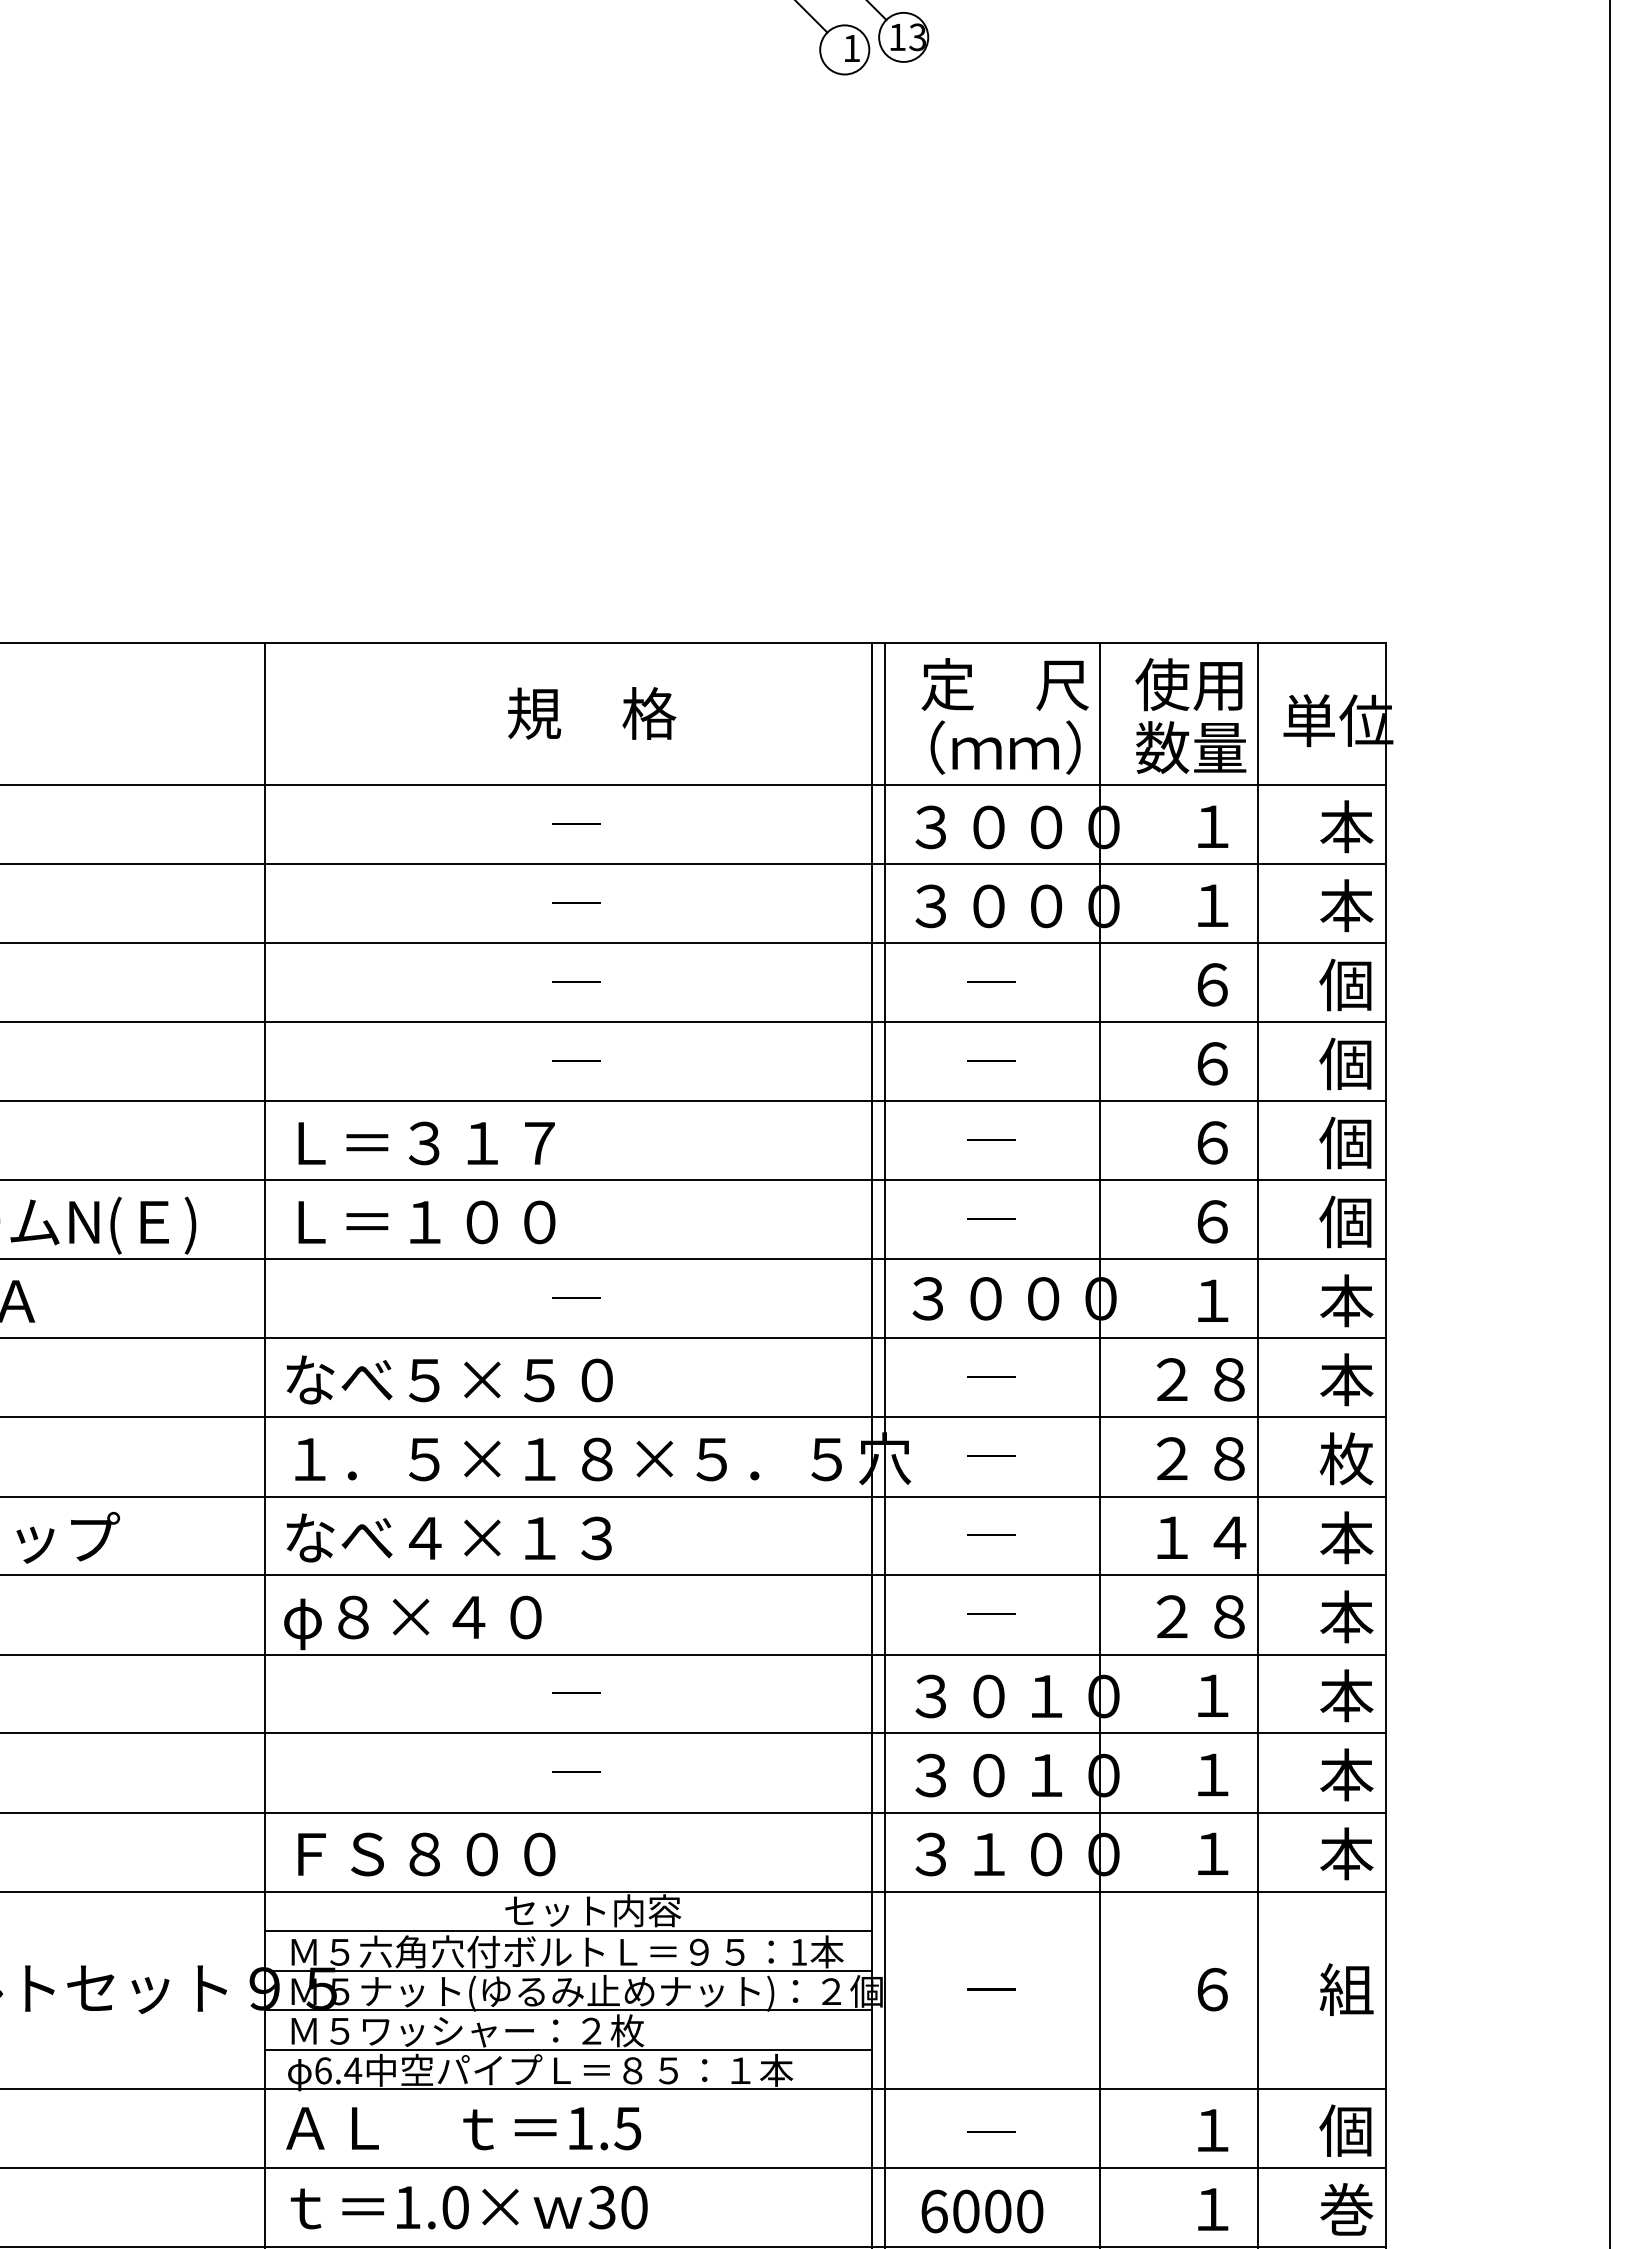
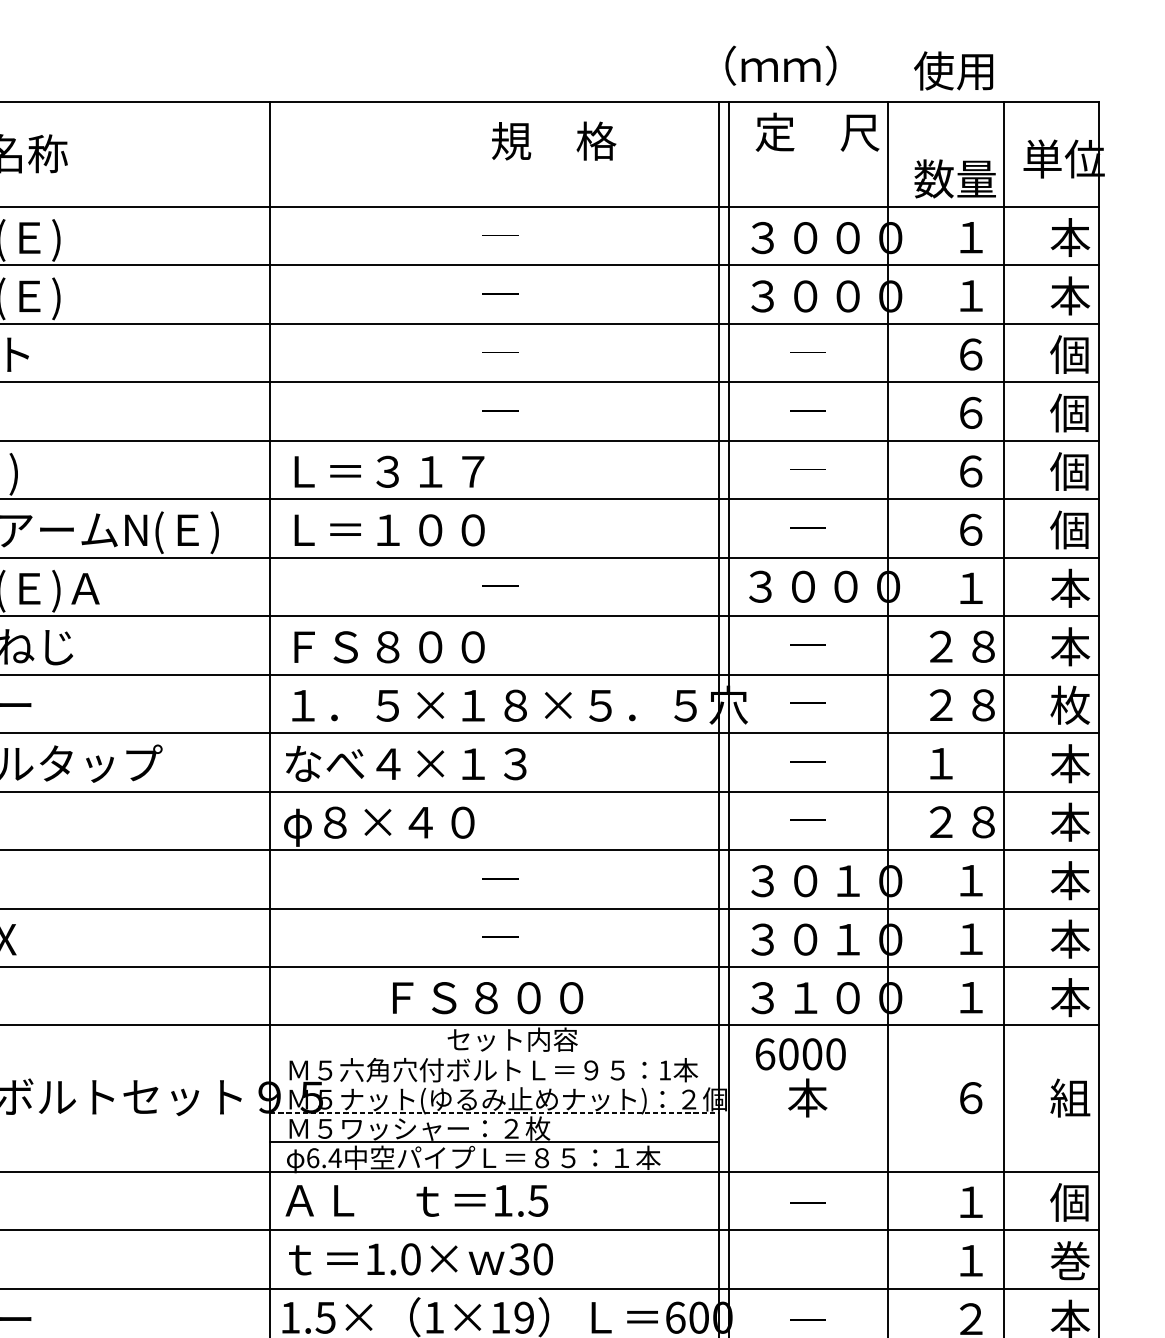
text: (1188, 684) -> (953, 70), moved
text: (592, 713) -> (554, 141), moved
text: (1005, 747) -> (780, 65), moved
text: (449, 1379) -> (406, 646), なべ５×５０ -> ＦＳ８００
text: (1229, 1537) -> (983, 763), １４ -> １
text: (426, 1854) -> (487, 998), moved
line: (568, 1931) -> (494, 1055), removed
line: (568, 1970) -> (494, 1083), removed
text: (991, 1989) -> (807, 1097), ― -> 本
line: (569, 2010) -> (495, 1113), solid -> dashed
text: (982, 2211) -> (800, 1054), moved

